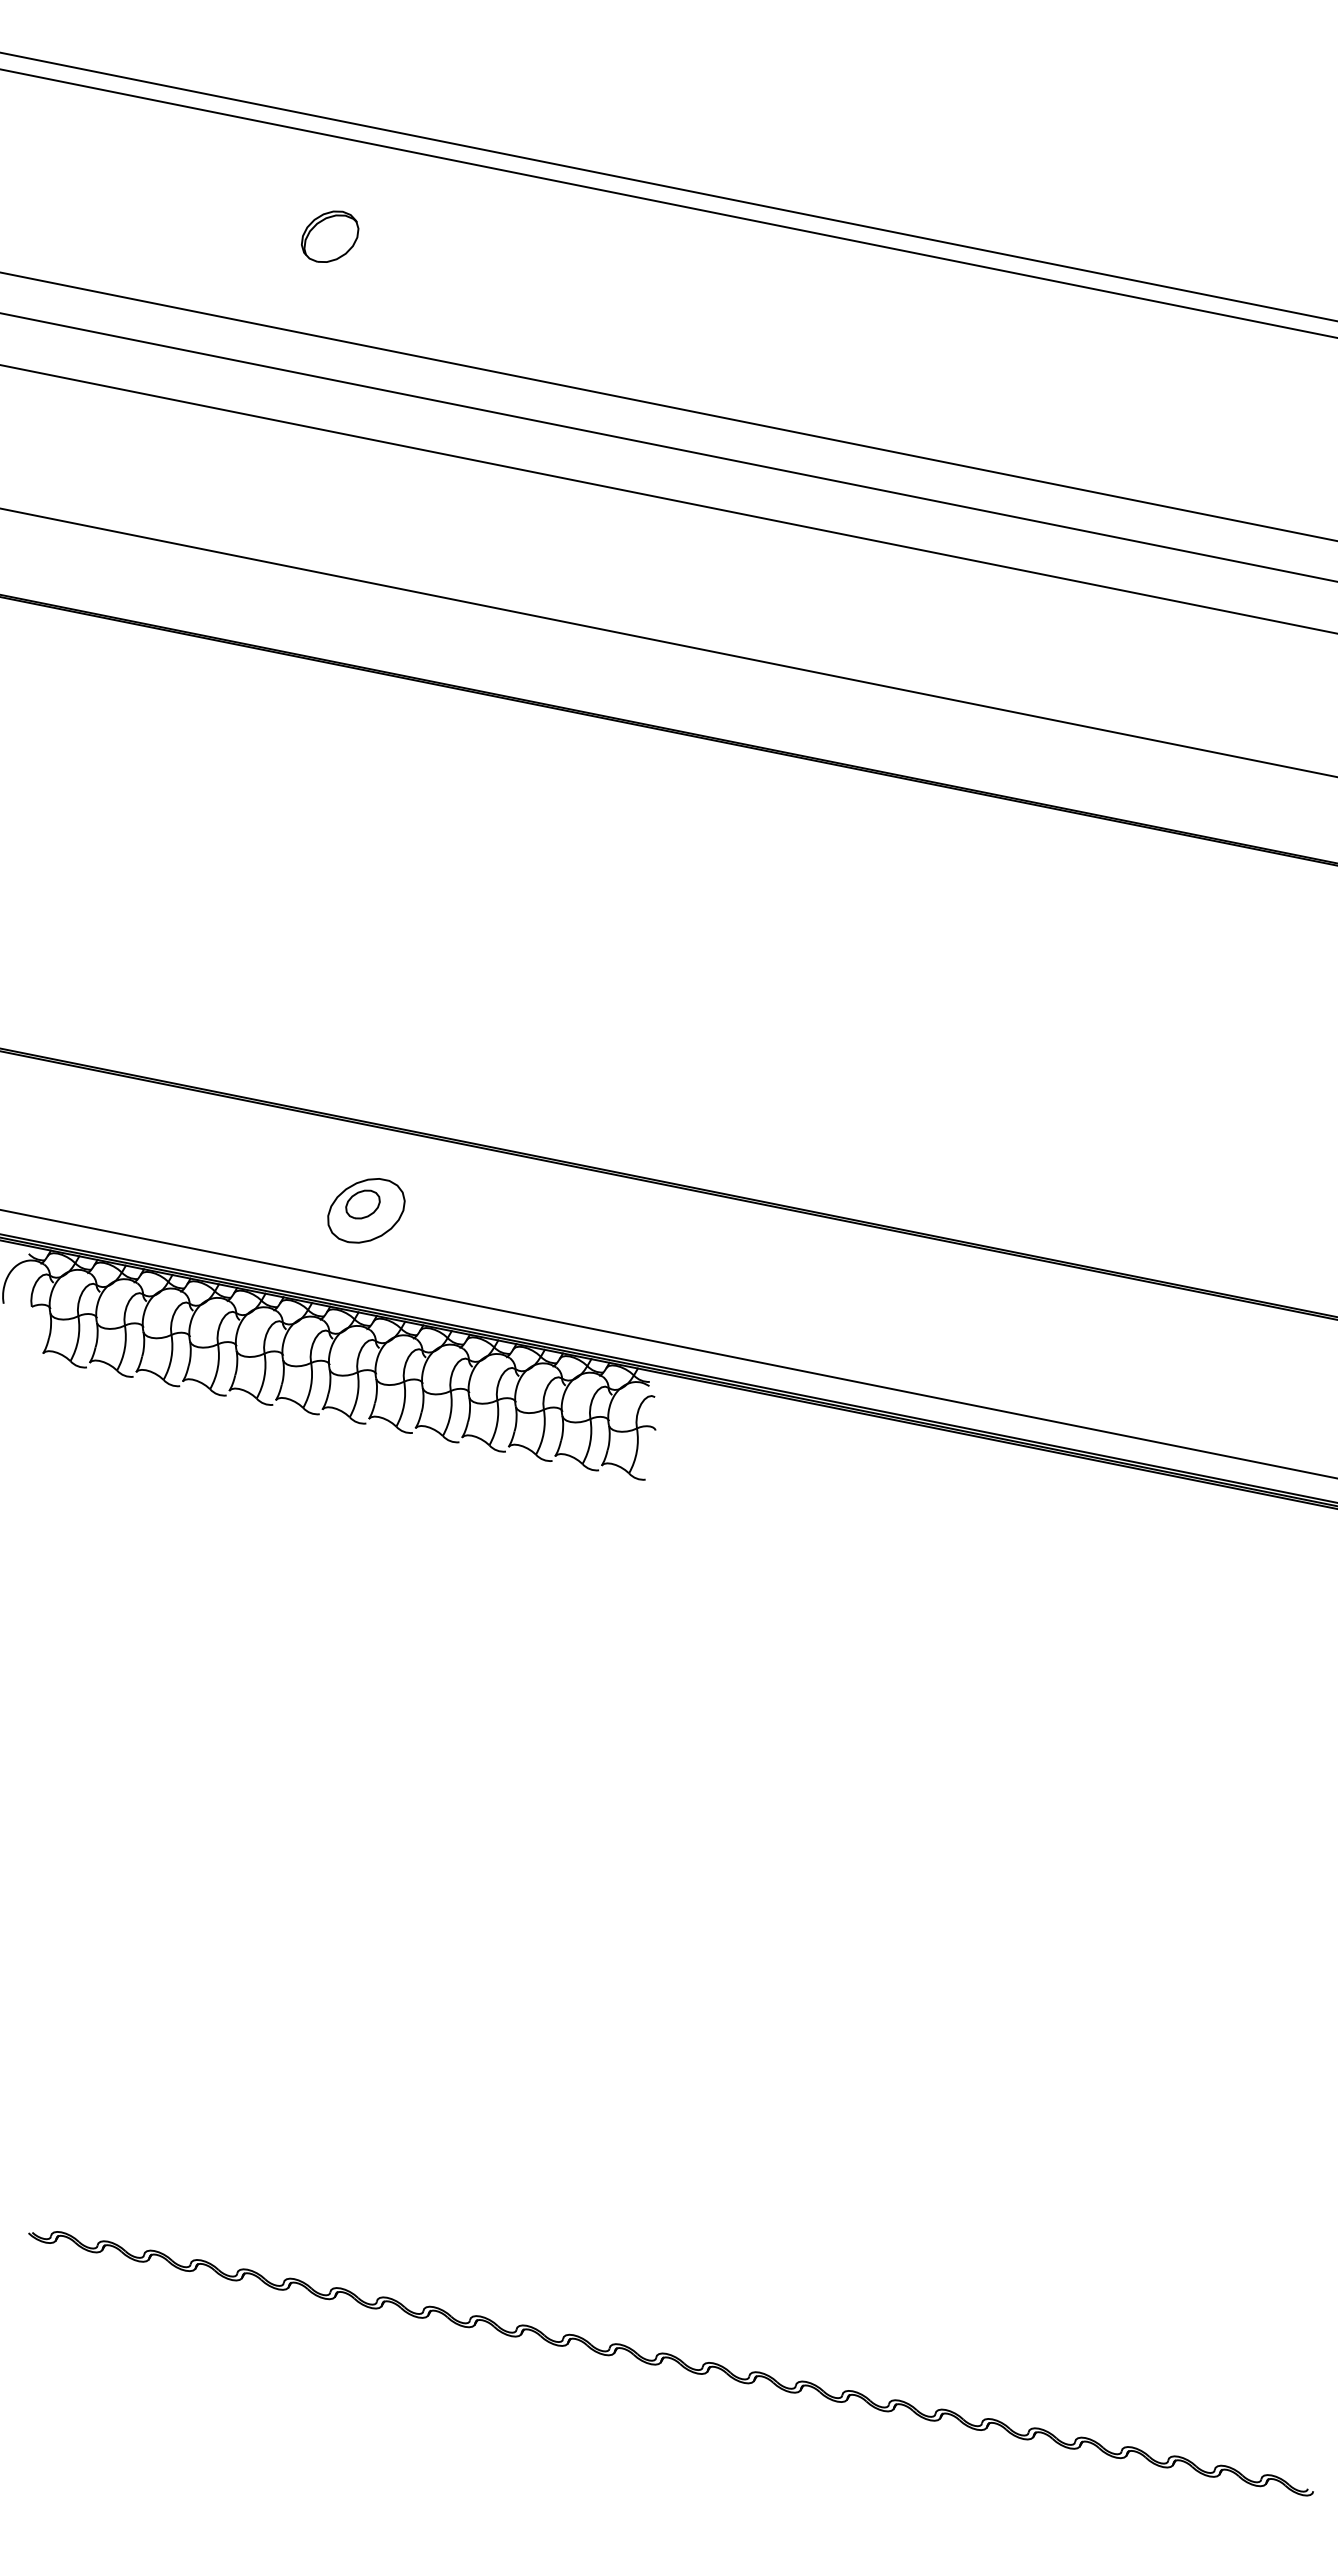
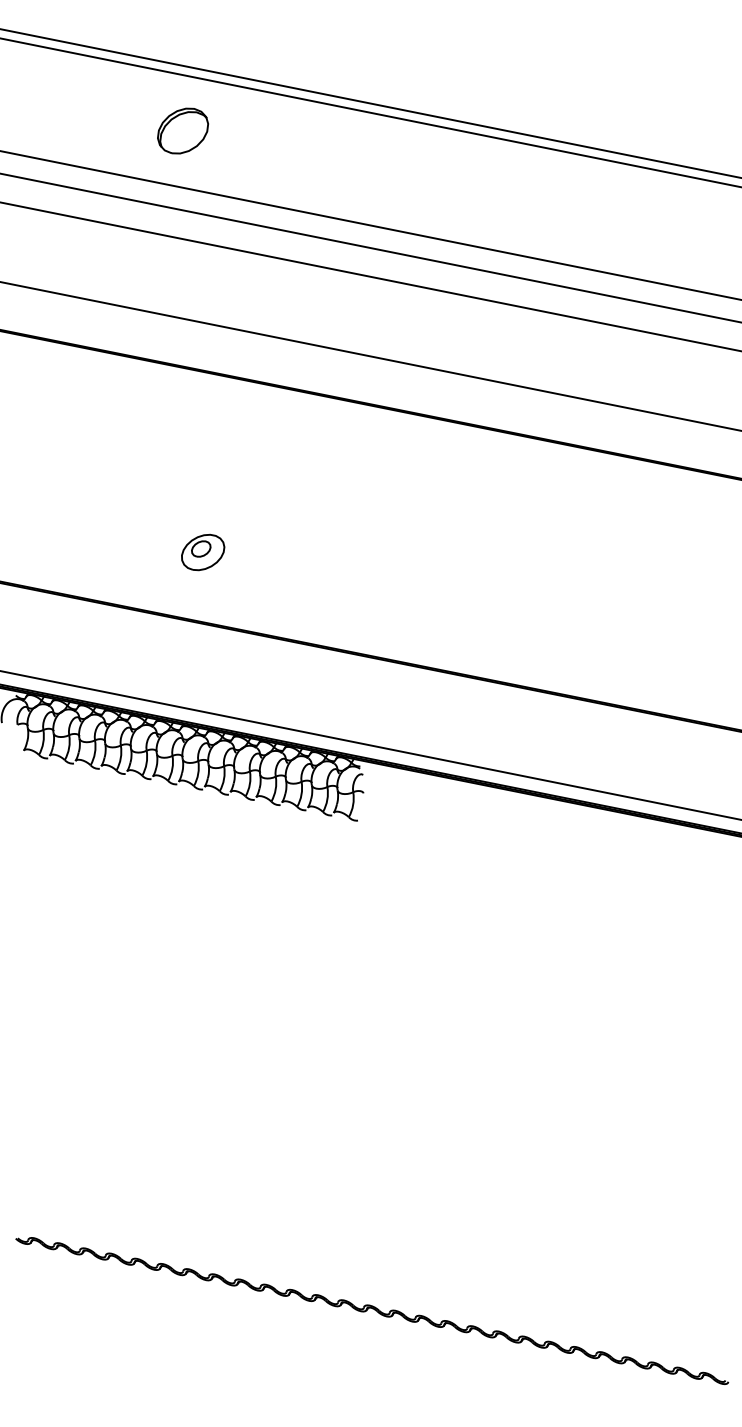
part: (329, 237) -> (182, 131), size x1.6
part: (367, 1210) -> (203, 552), moved

